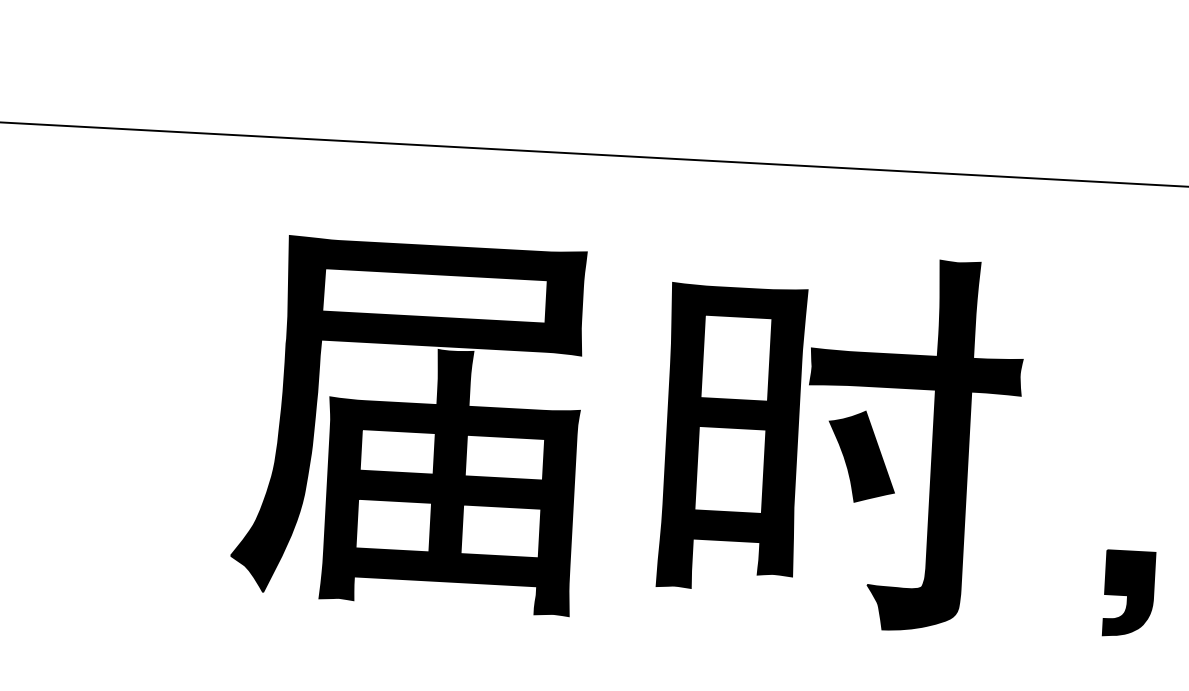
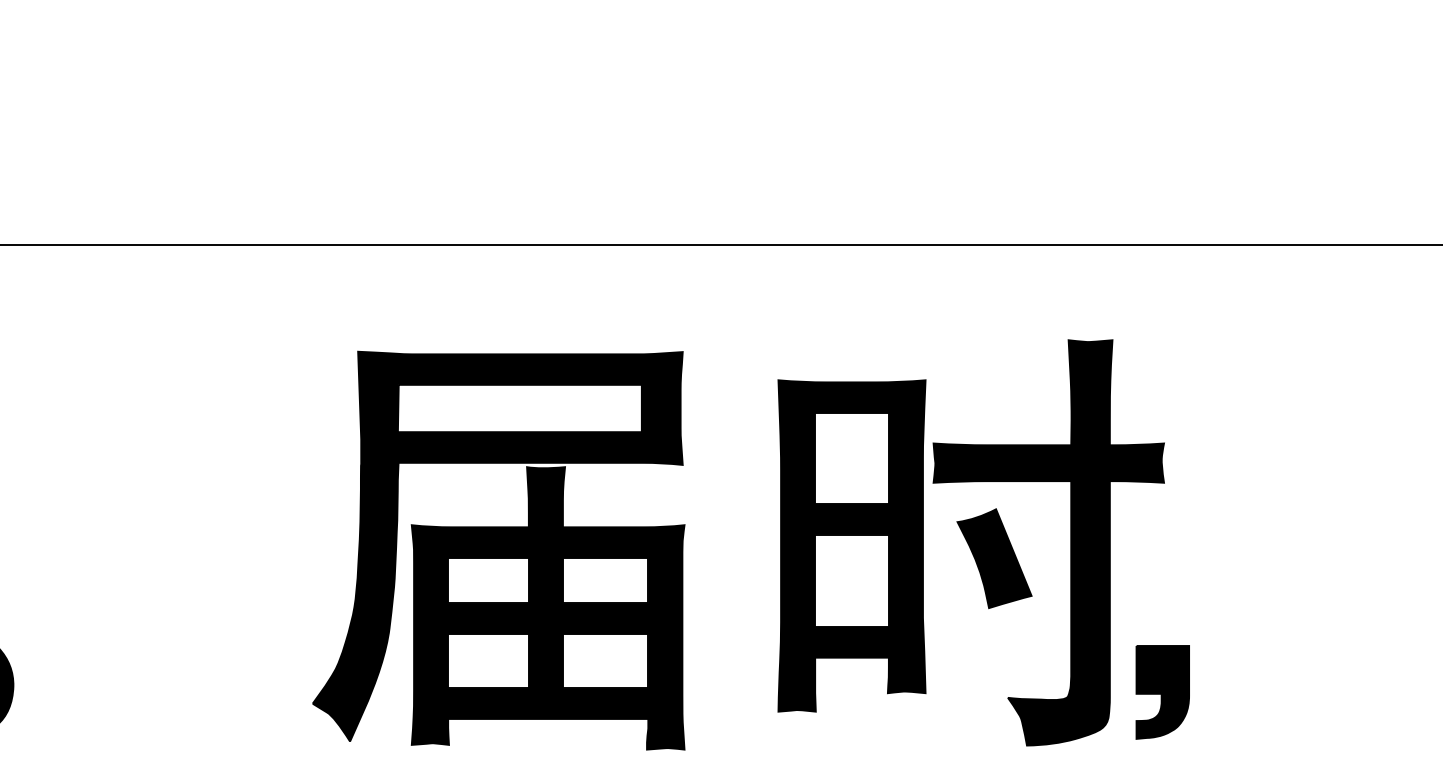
part: (1128, 594) -> (1162, 692), moved

